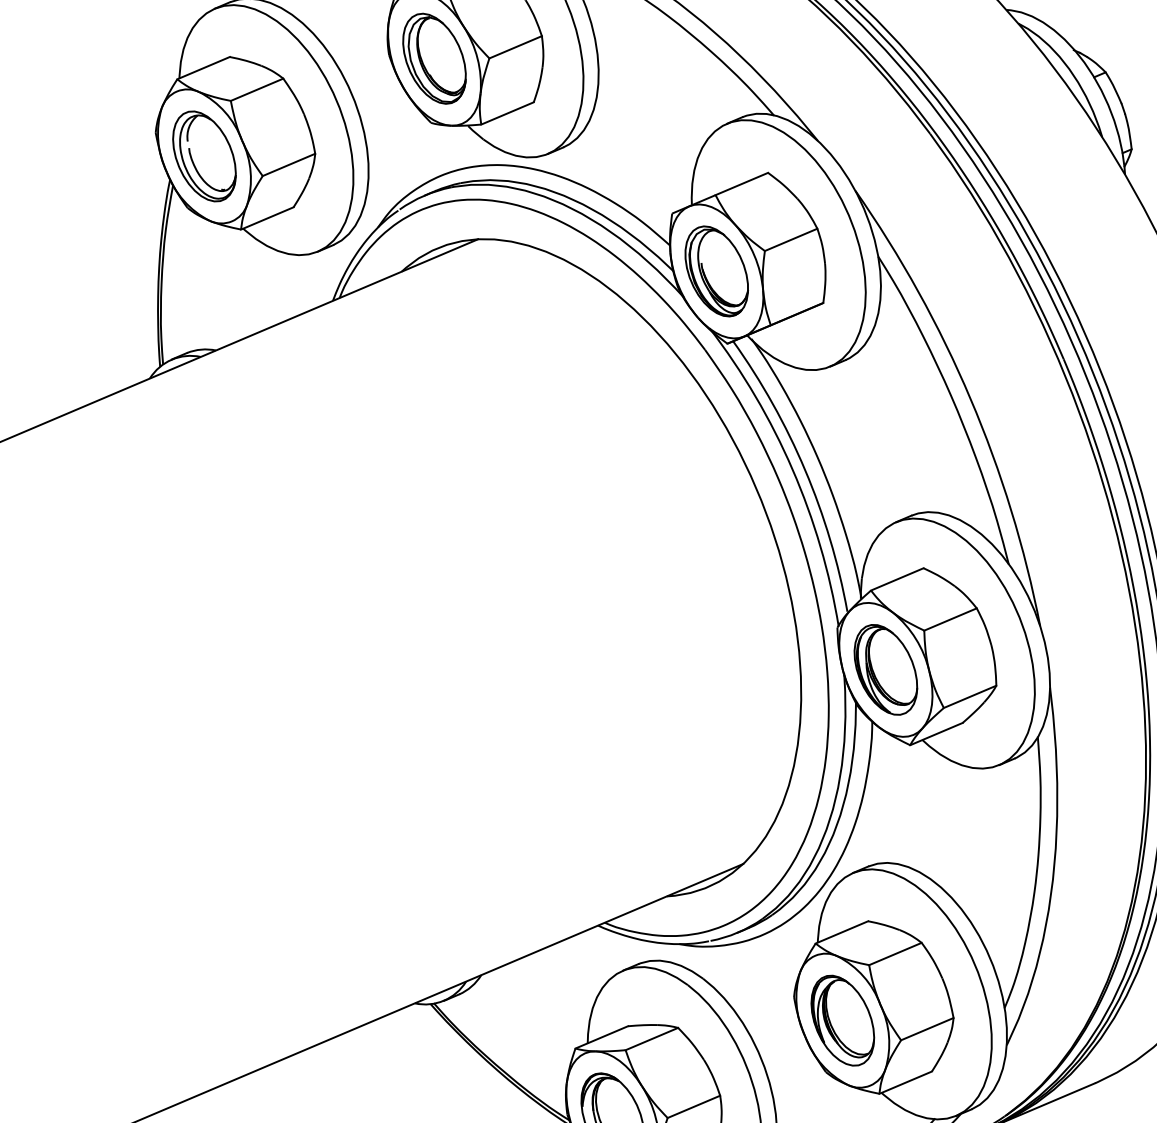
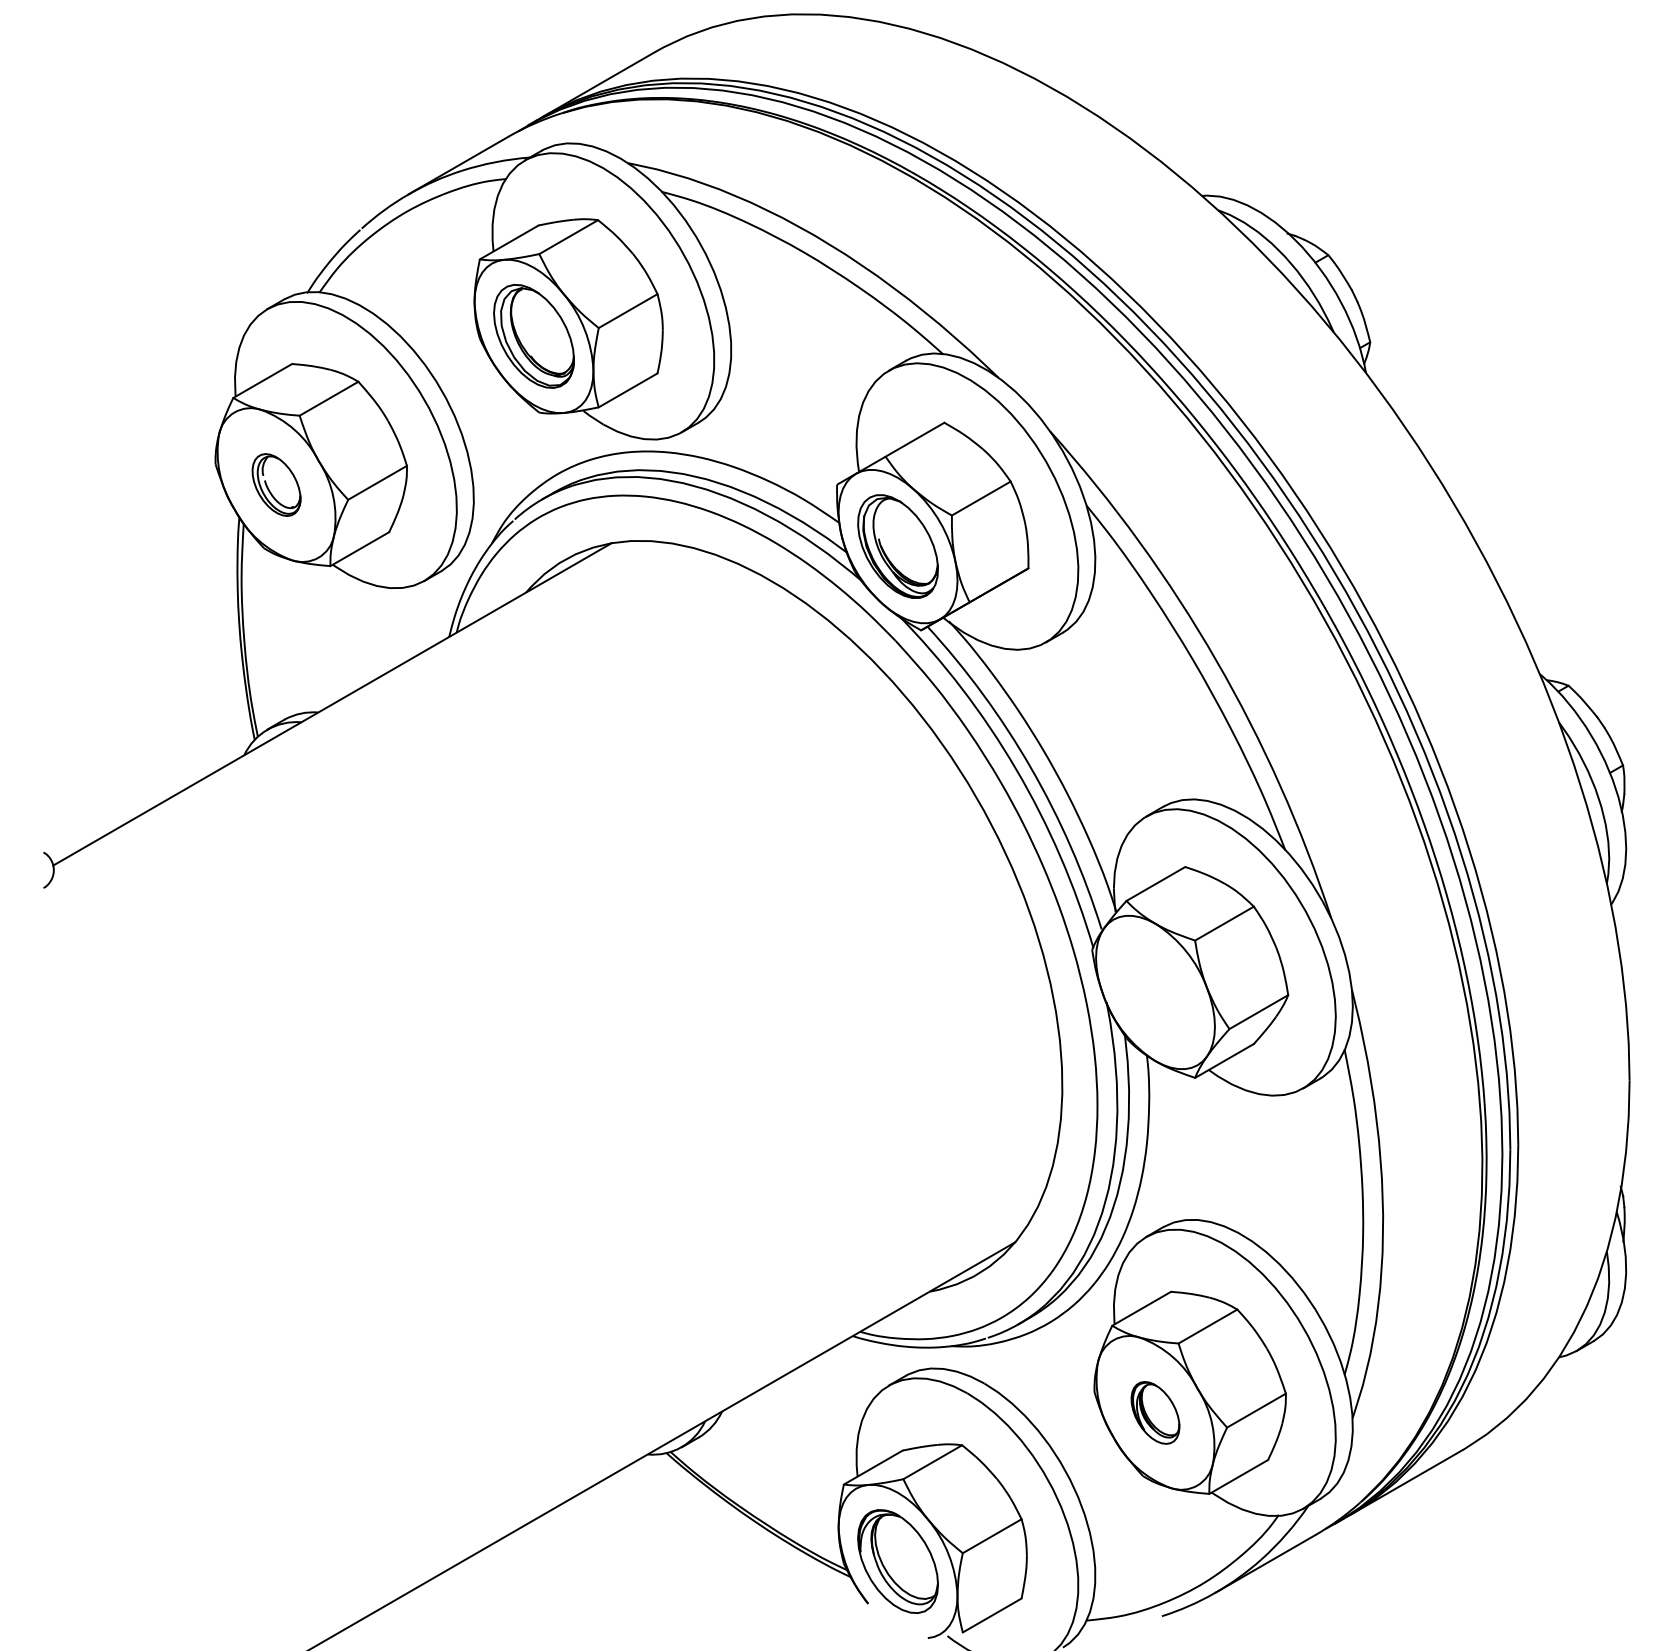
part: (204, 155) -> (276, 484), size x0.6
part: (885, 669) -> (1155, 992), removed
part: (842, 1020) -> (1155, 1412), size x0.6

